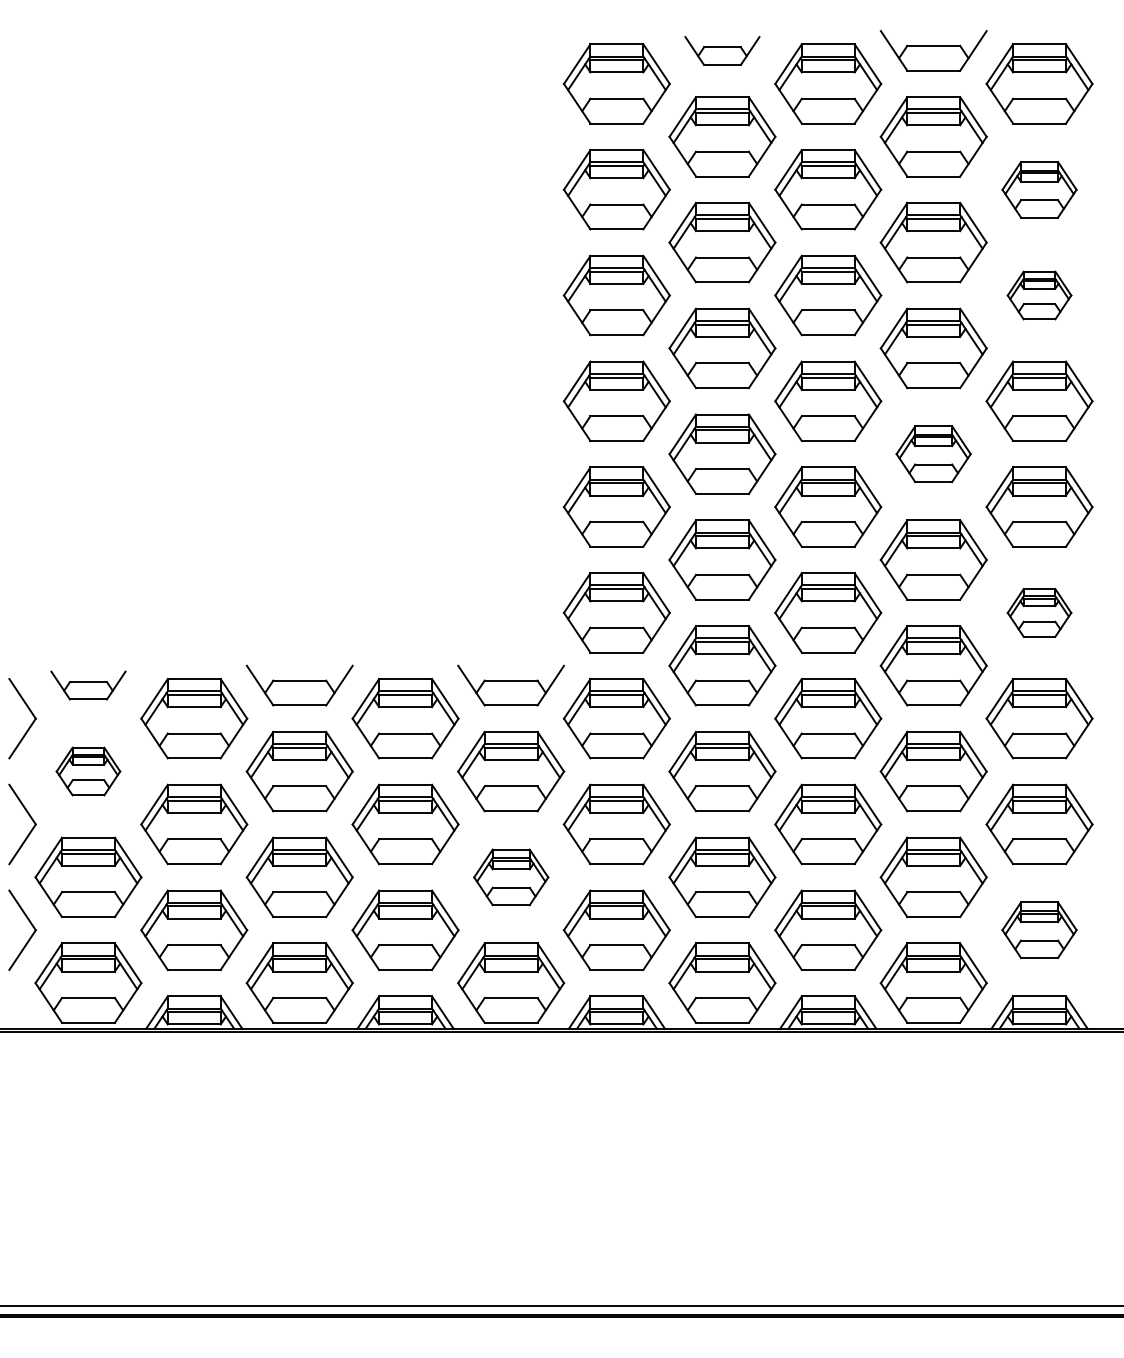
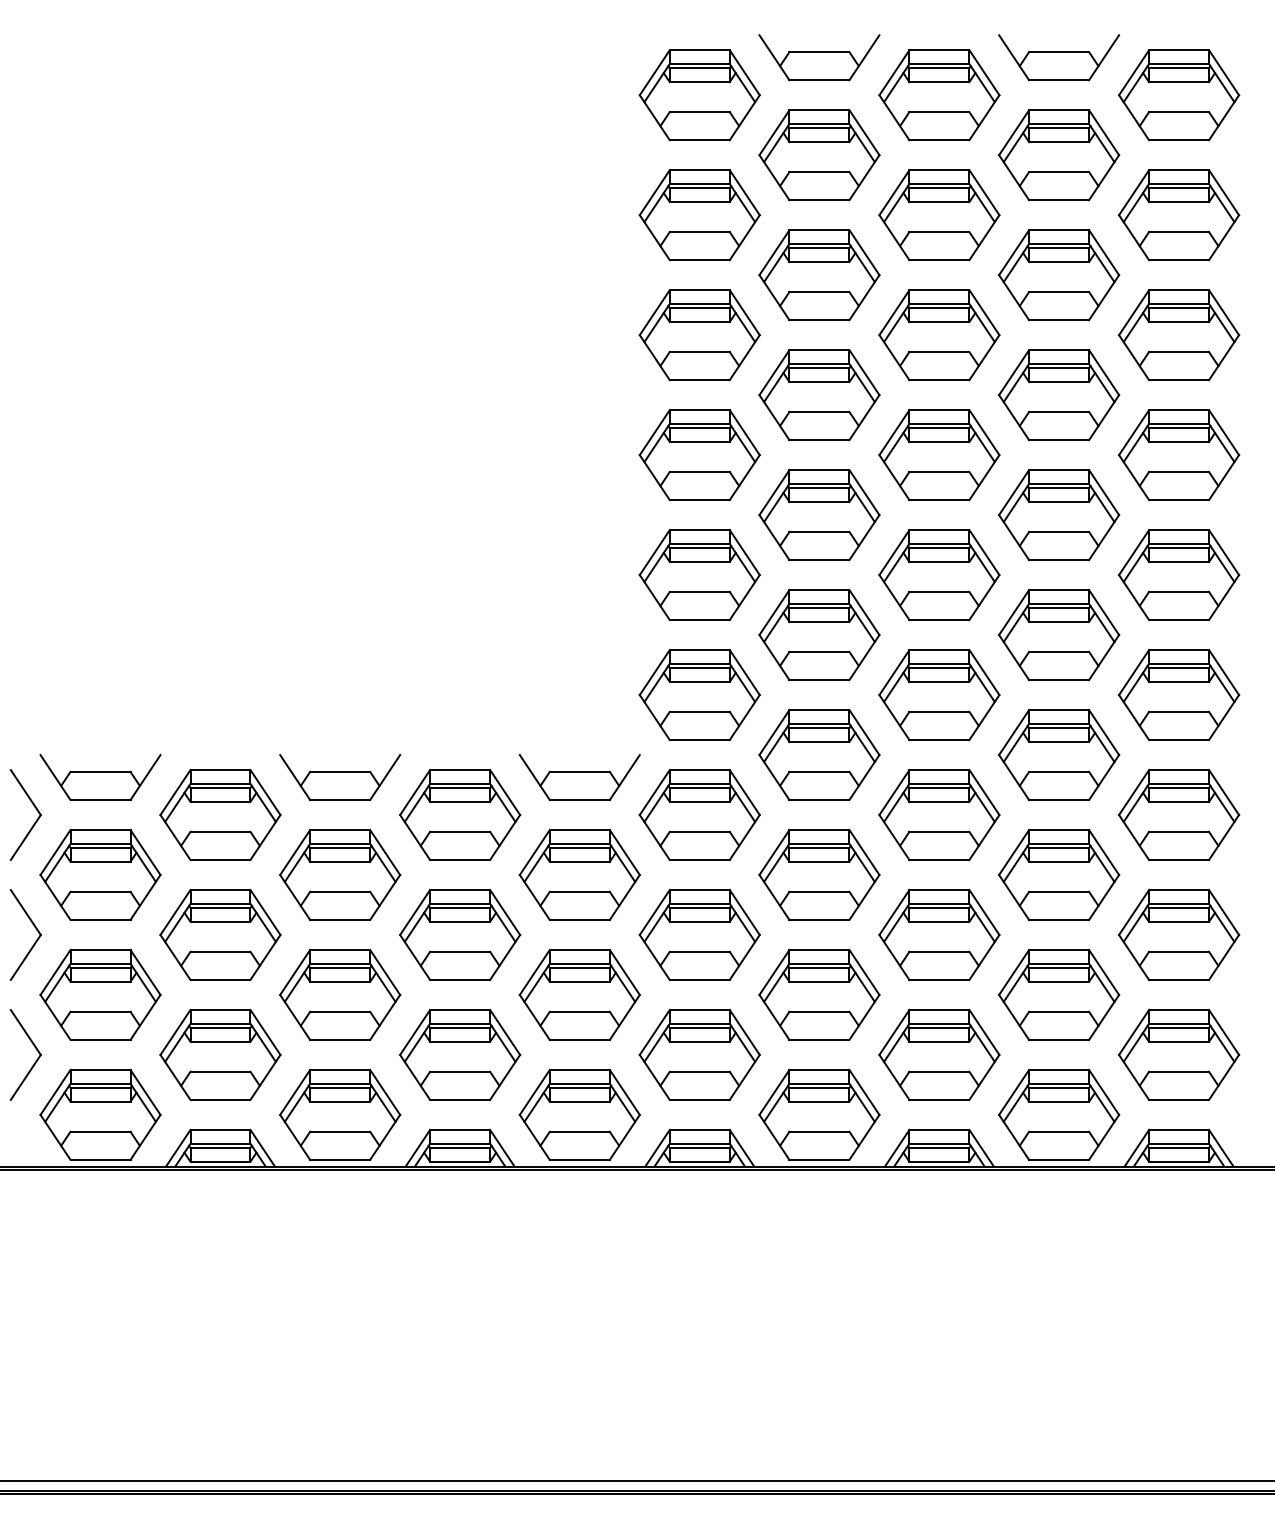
part: (722, 50) -> (819, 57), size x1.43
part: (1039, 189) -> (1178, 214), size x1.43
part: (1039, 295) -> (1178, 335), size x1.67
part: (933, 453) -> (1058, 514), size x1.43
part: (1039, 612) -> (1178, 694), size x1.67
part: (88, 685) -> (100, 777), size x1.43
part: (88, 771) -> (100, 874), size x1.67
part: (511, 877) -> (580, 995), size x1.43
part: (1039, 929) -> (1178, 1054), size x1.43

